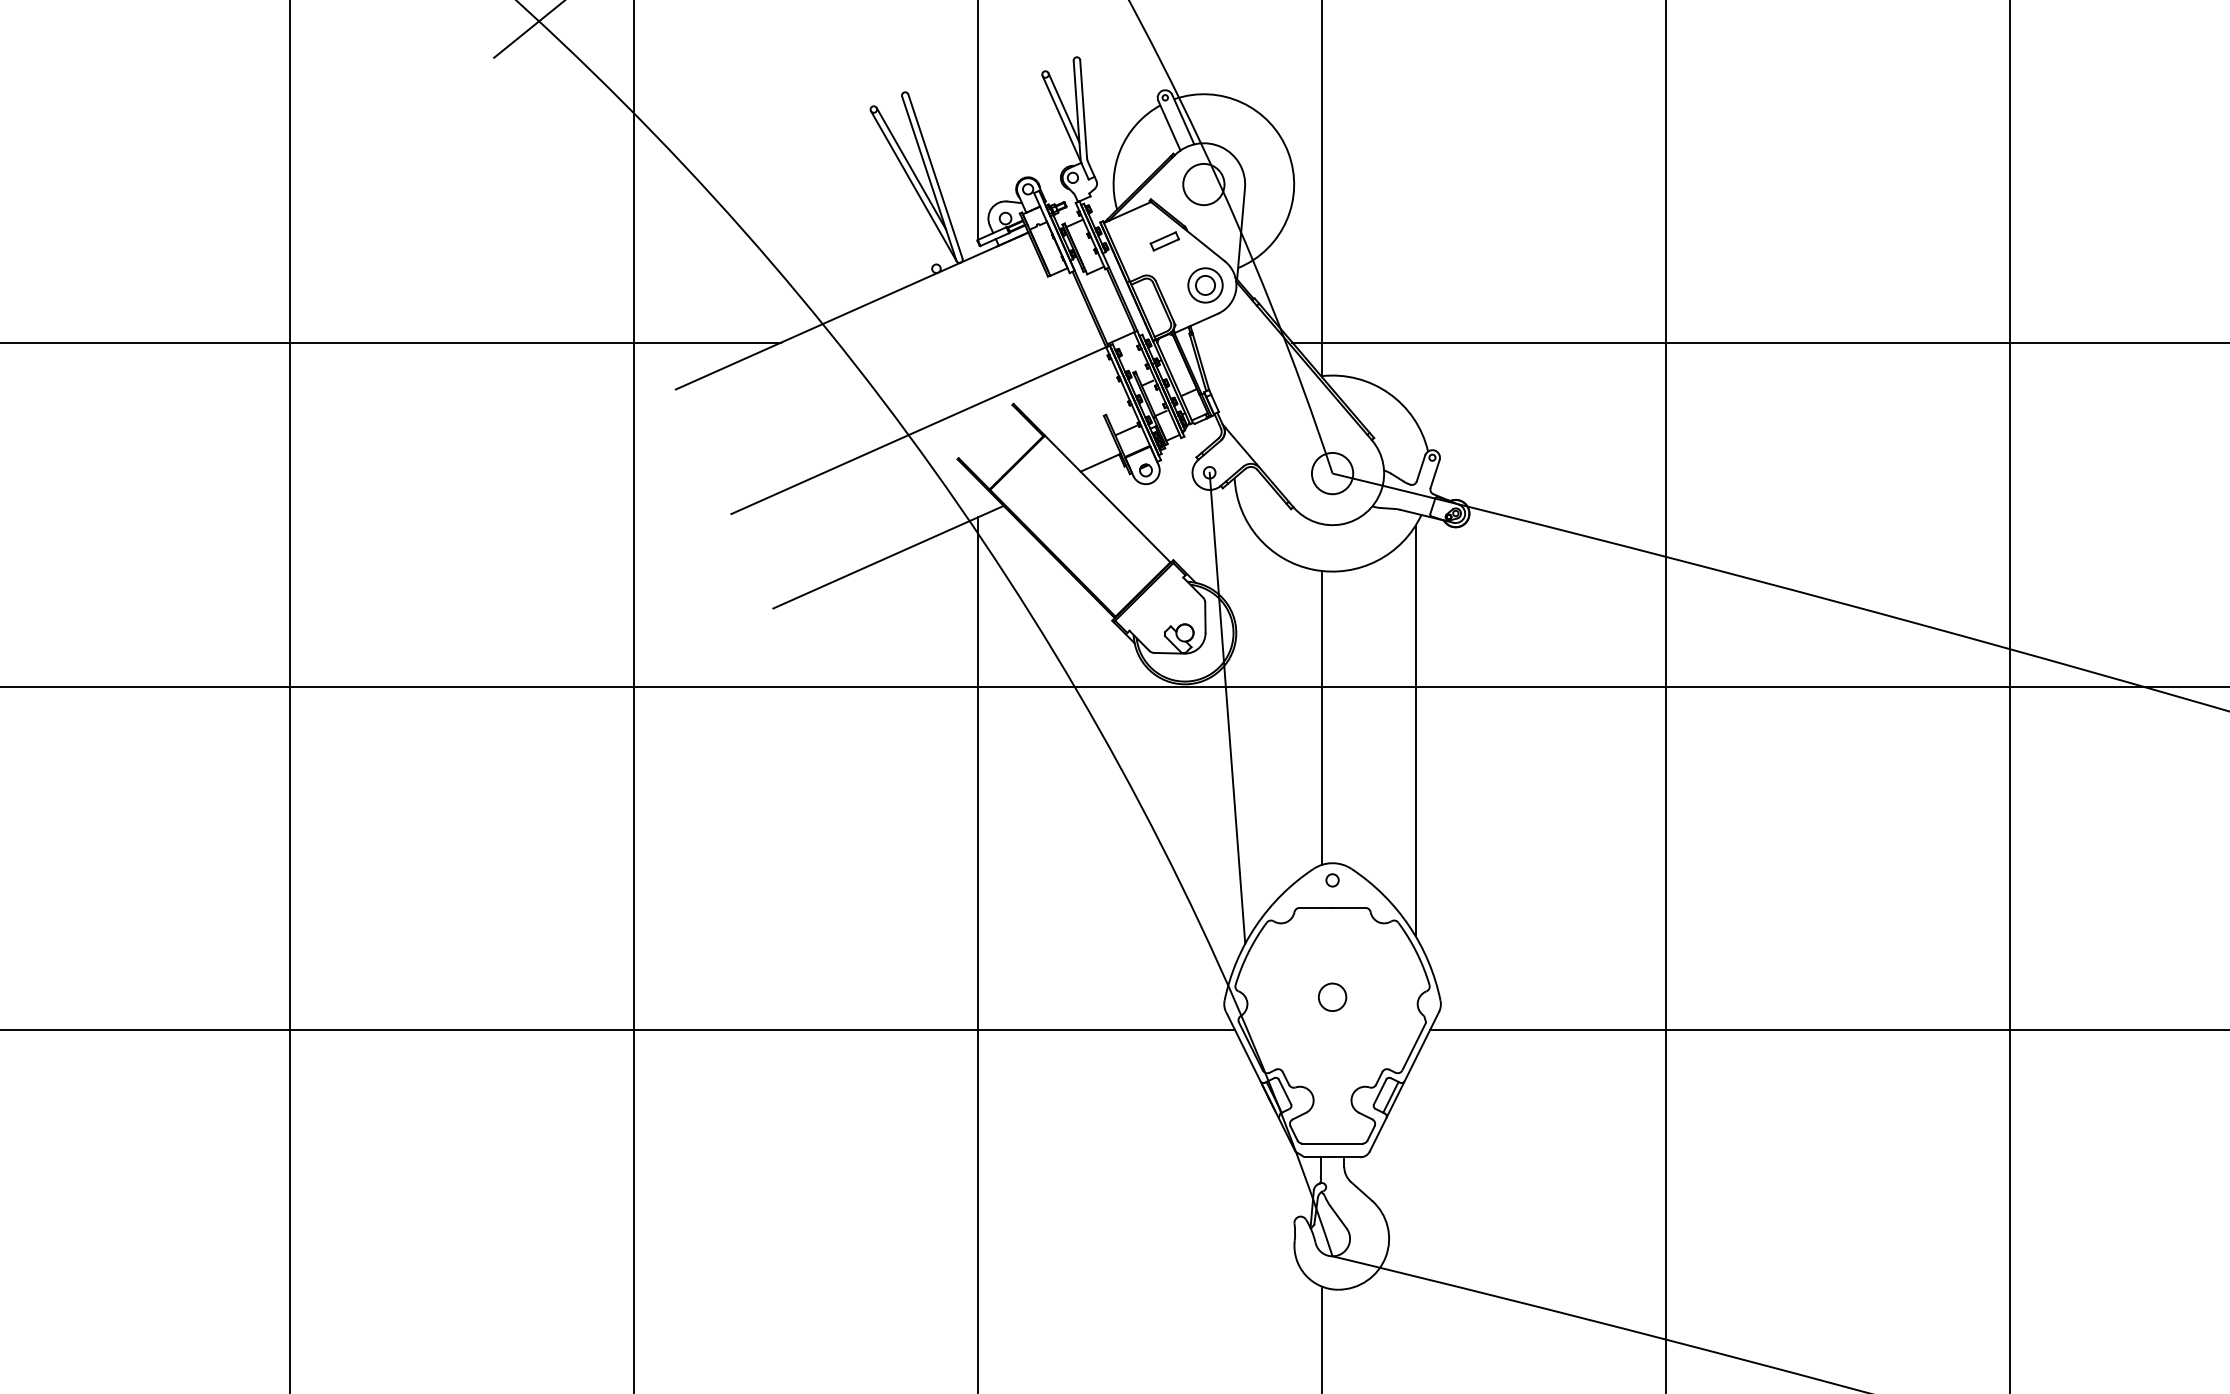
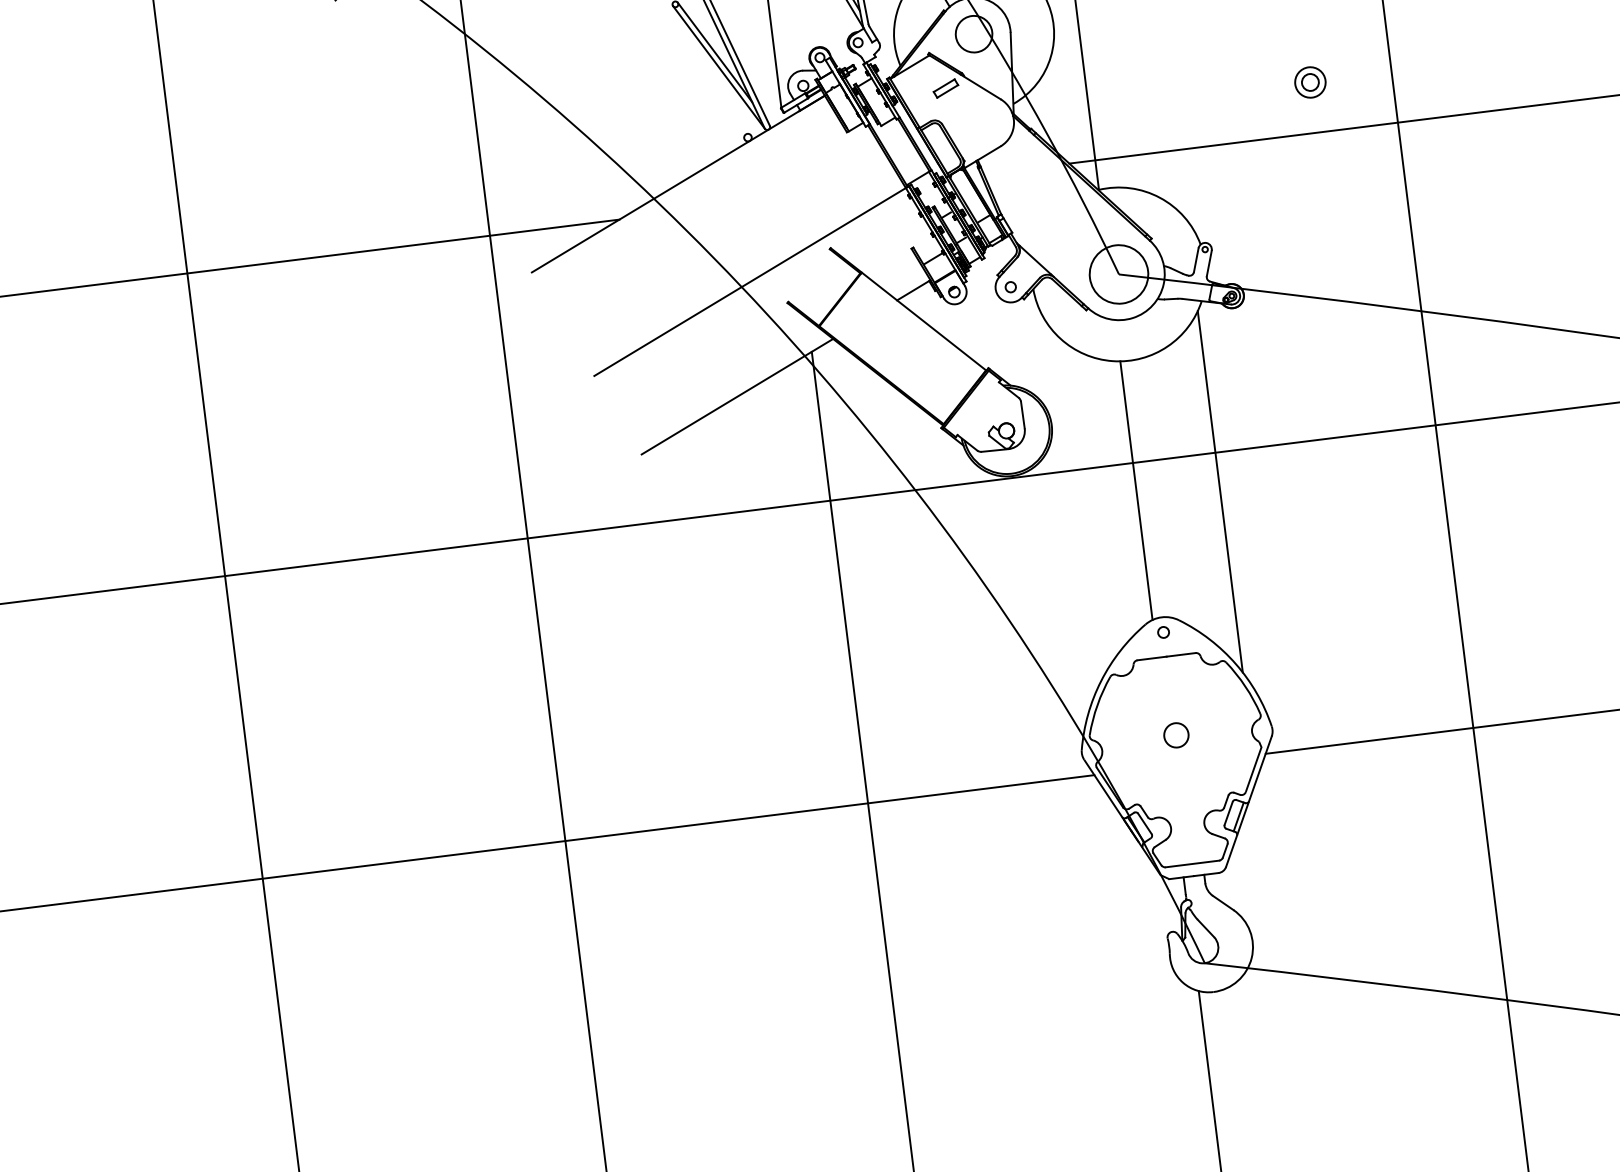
part: (1205, 285) -> (1310, 82), moved
circle: (1332, 473) -> (1118, 274), size x1.6
line: (1227, 707) -> (1052, 491), removed

